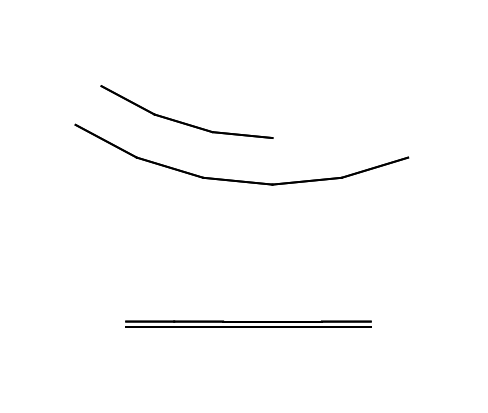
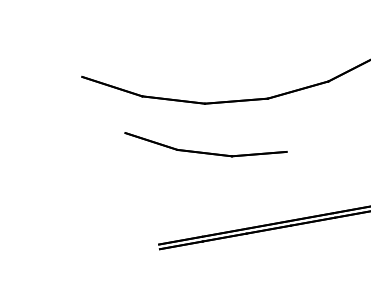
part: (185, 122) -> (206, 152), moved

